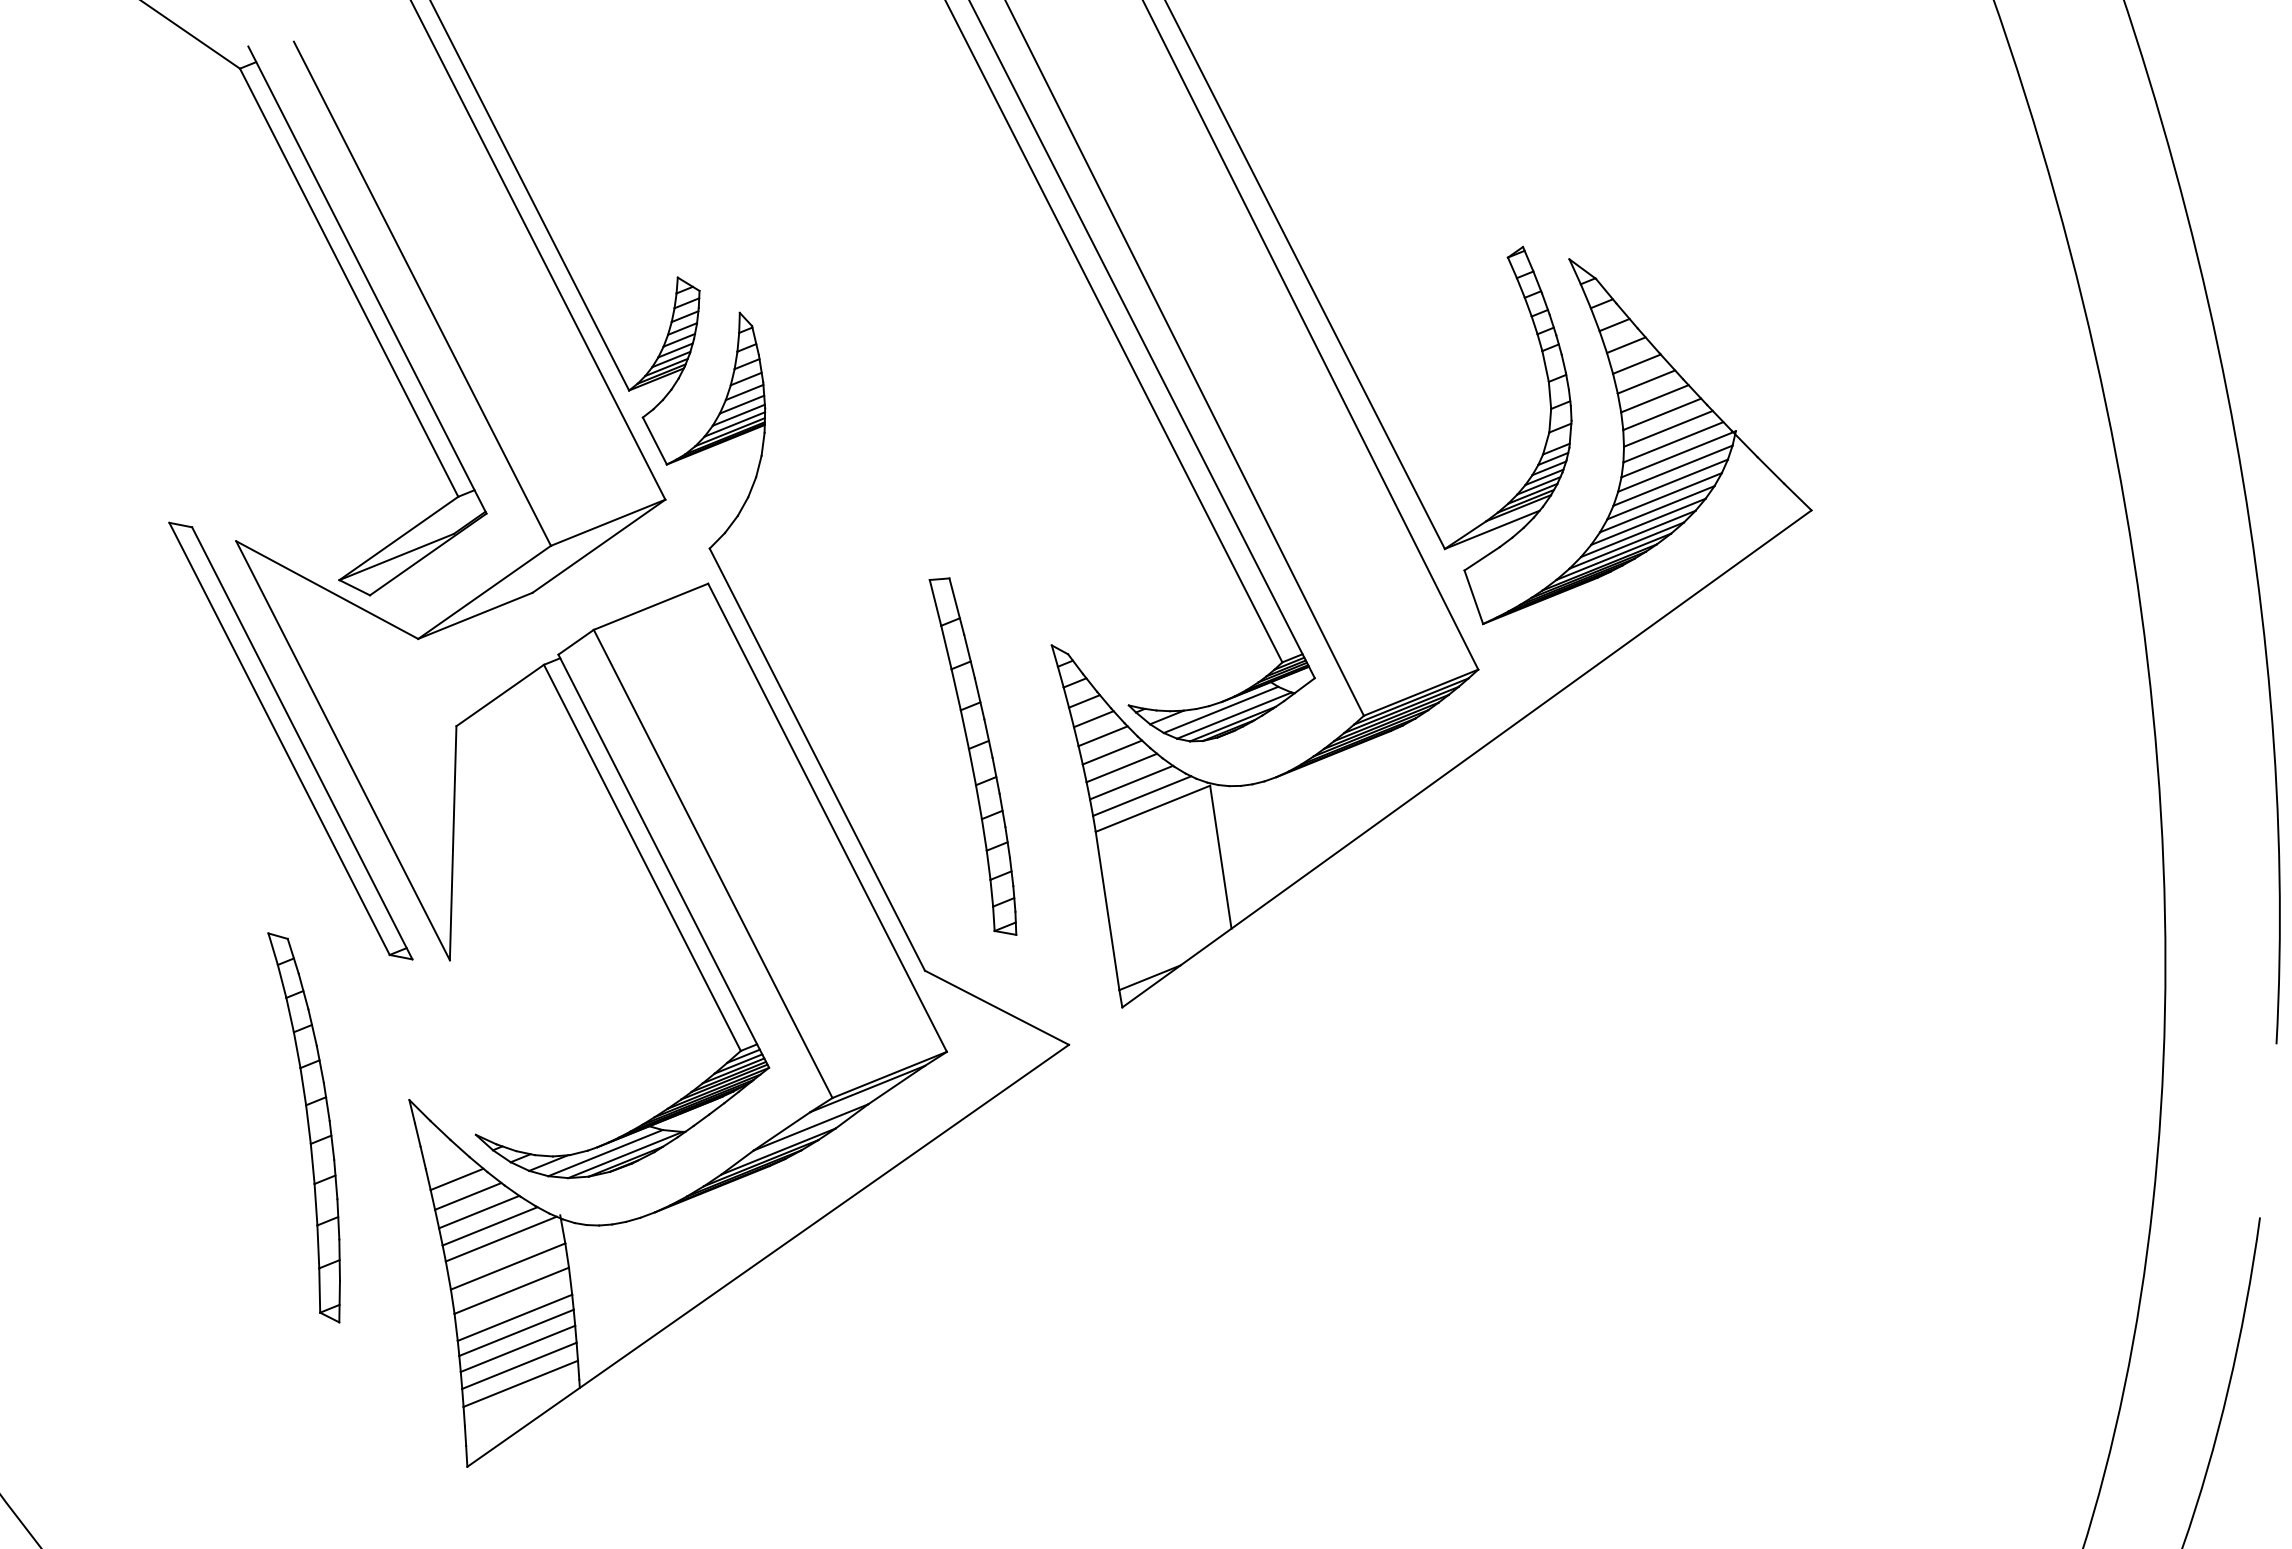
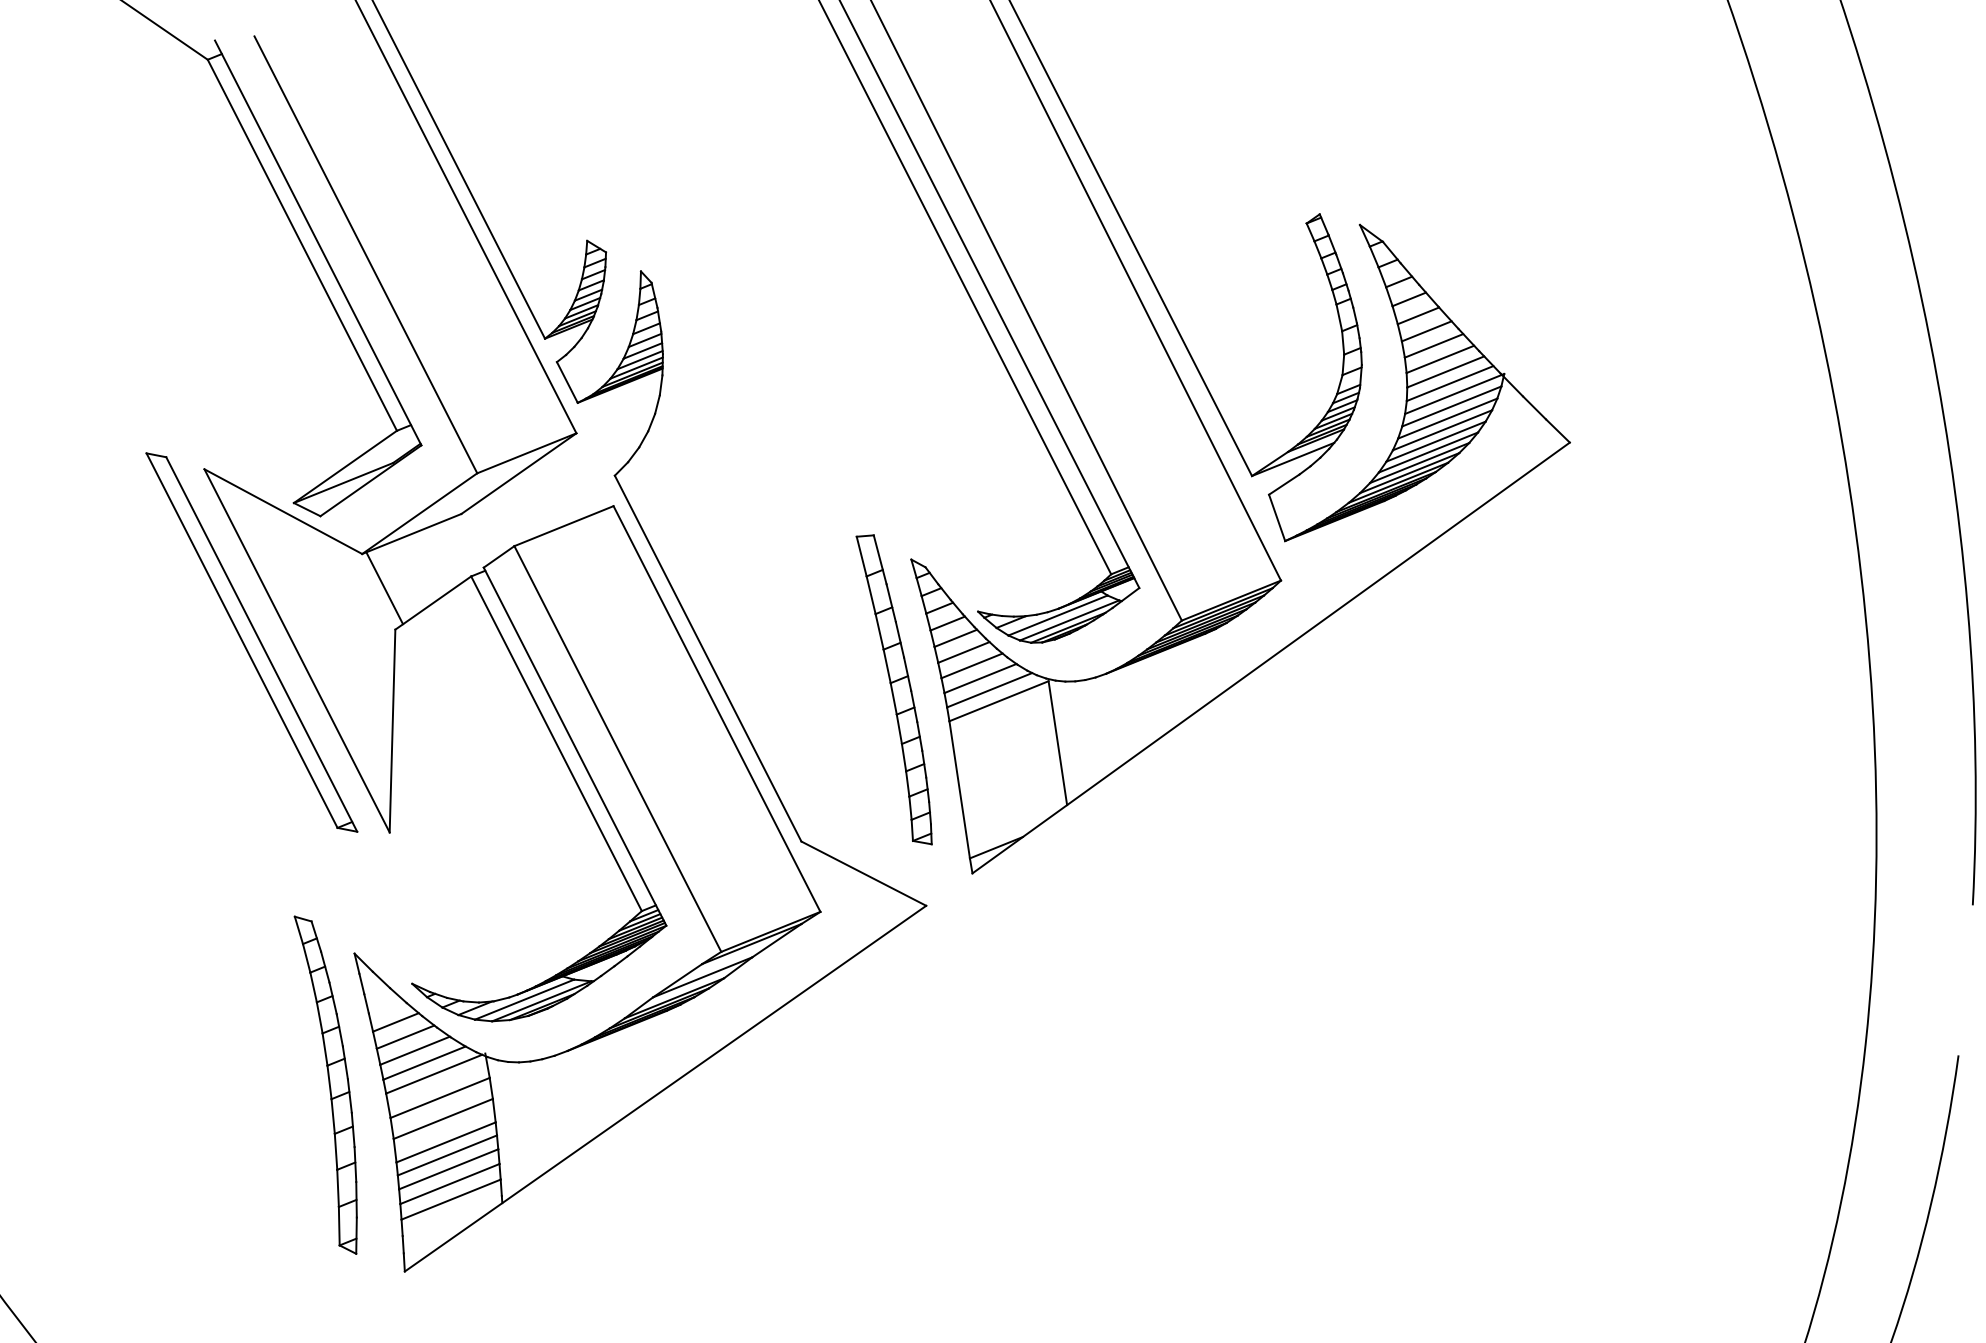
line: (444, 678) -> (385, 588), added
part: (972, 756) -> (893, 689), moved
part: (303, 1127) -> (325, 1084), moved

